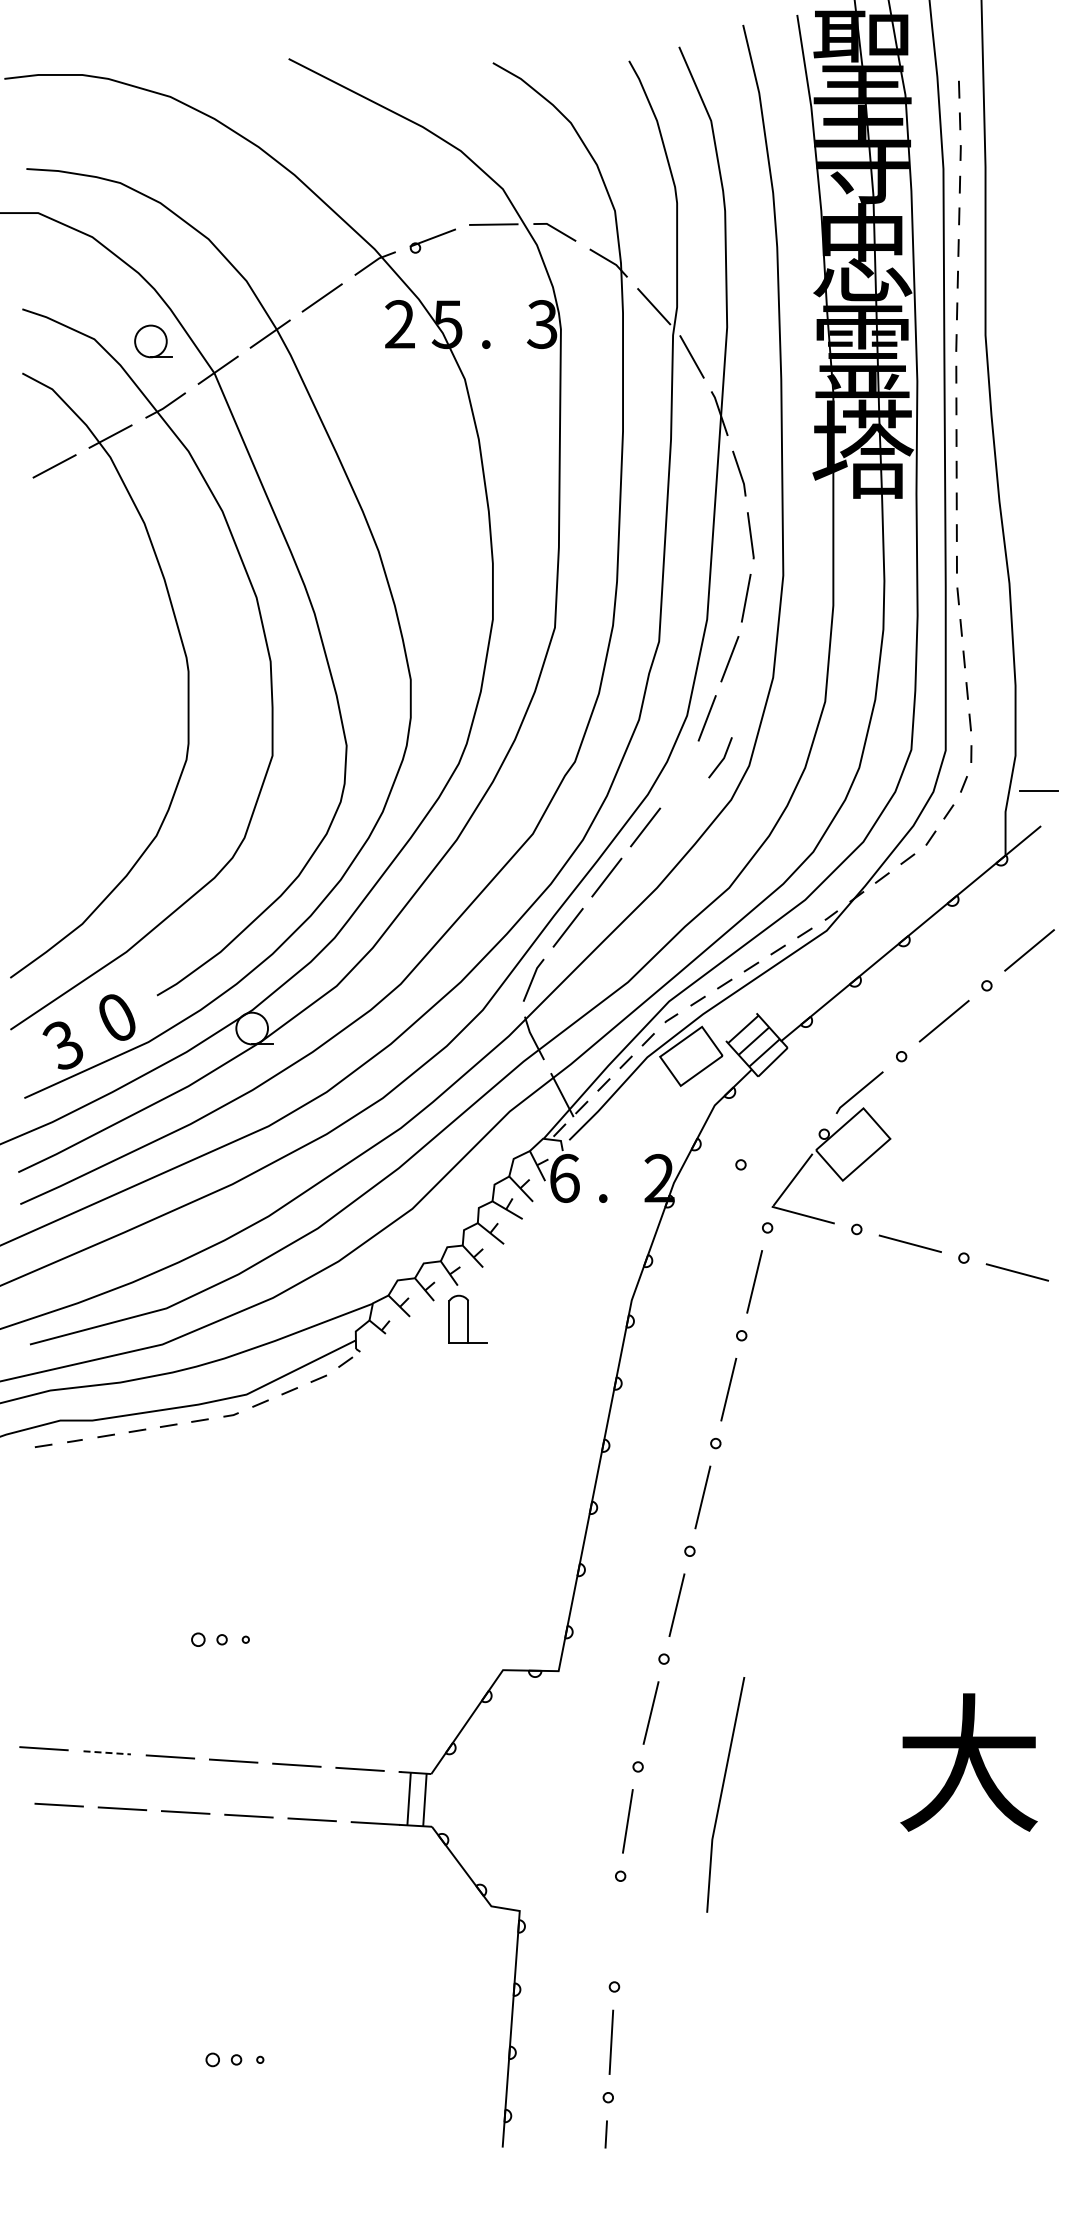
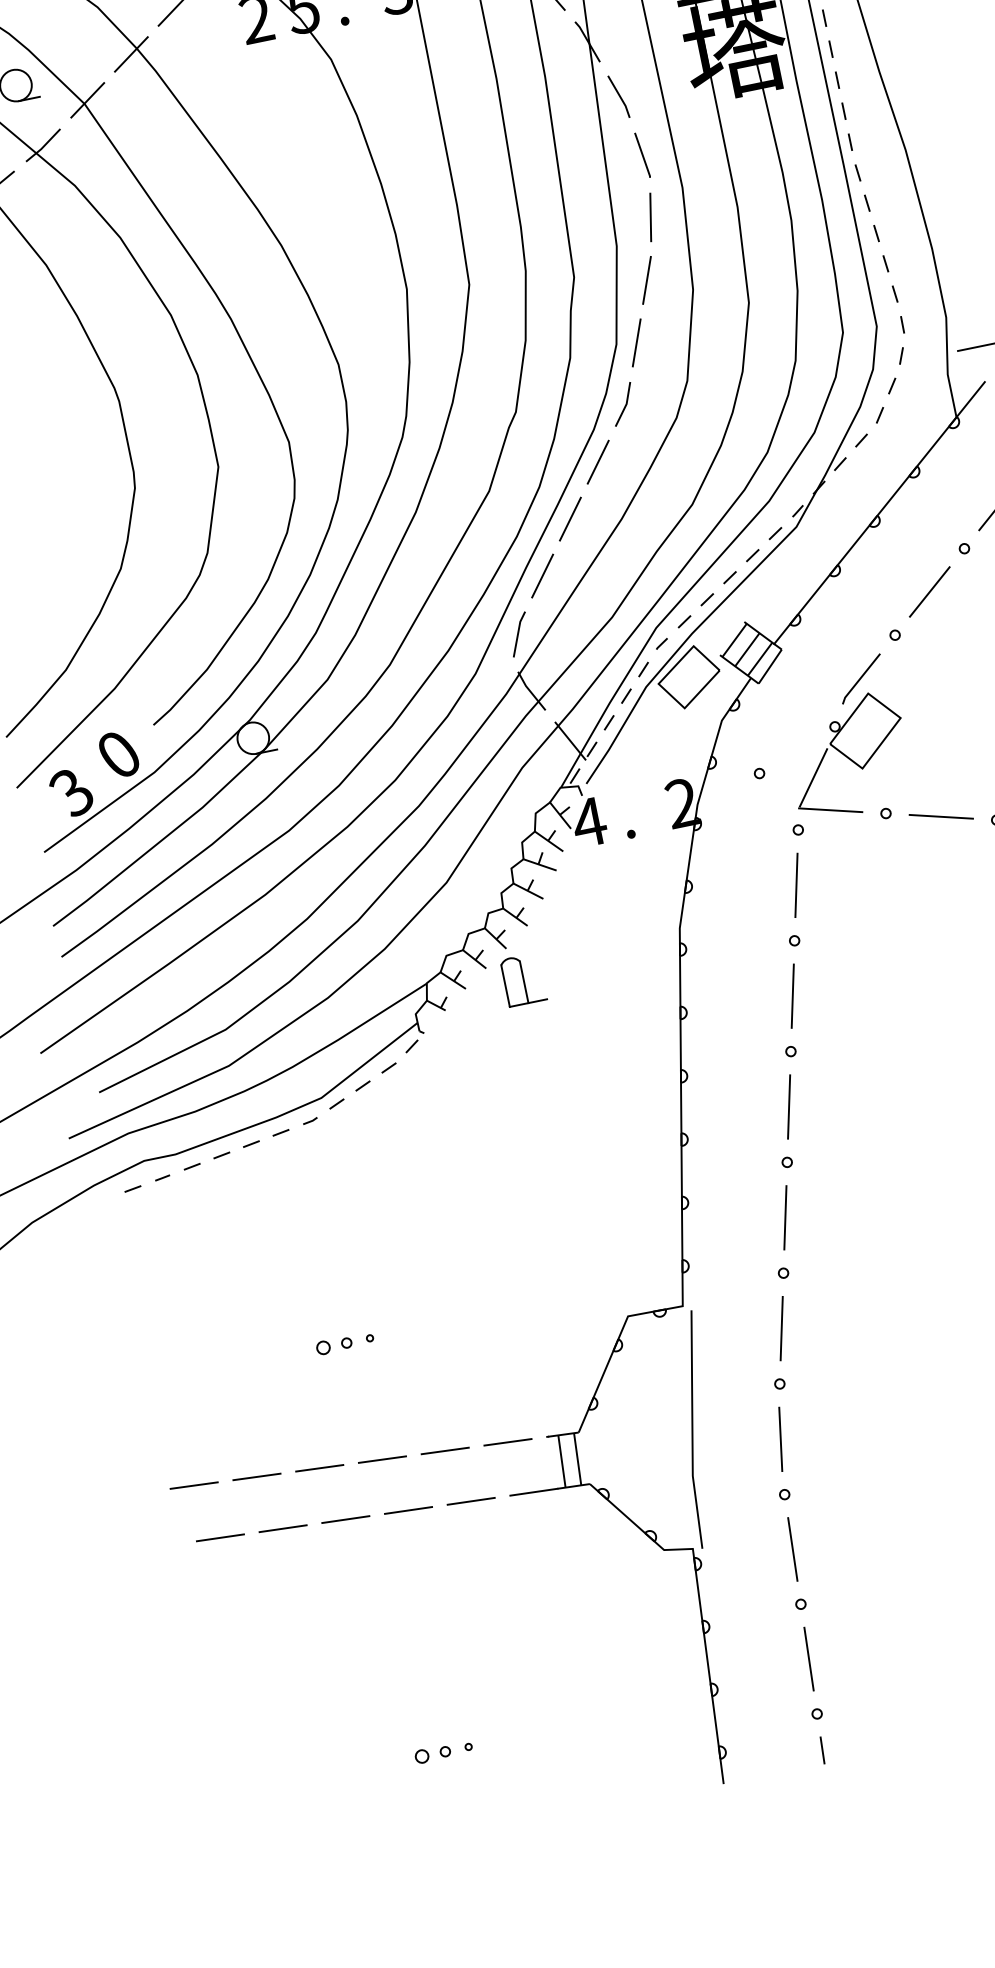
line: (722, 758) -> (625, 404), moved
text: (564, 1178) -> (589, 822), 6 -> 4
line: (107, 1752) -> (257, 1476), dashed -> solid
line: (722, 1794) -> (693, 1429), moved
line: (617, 1931) -> (792, 1549), added

